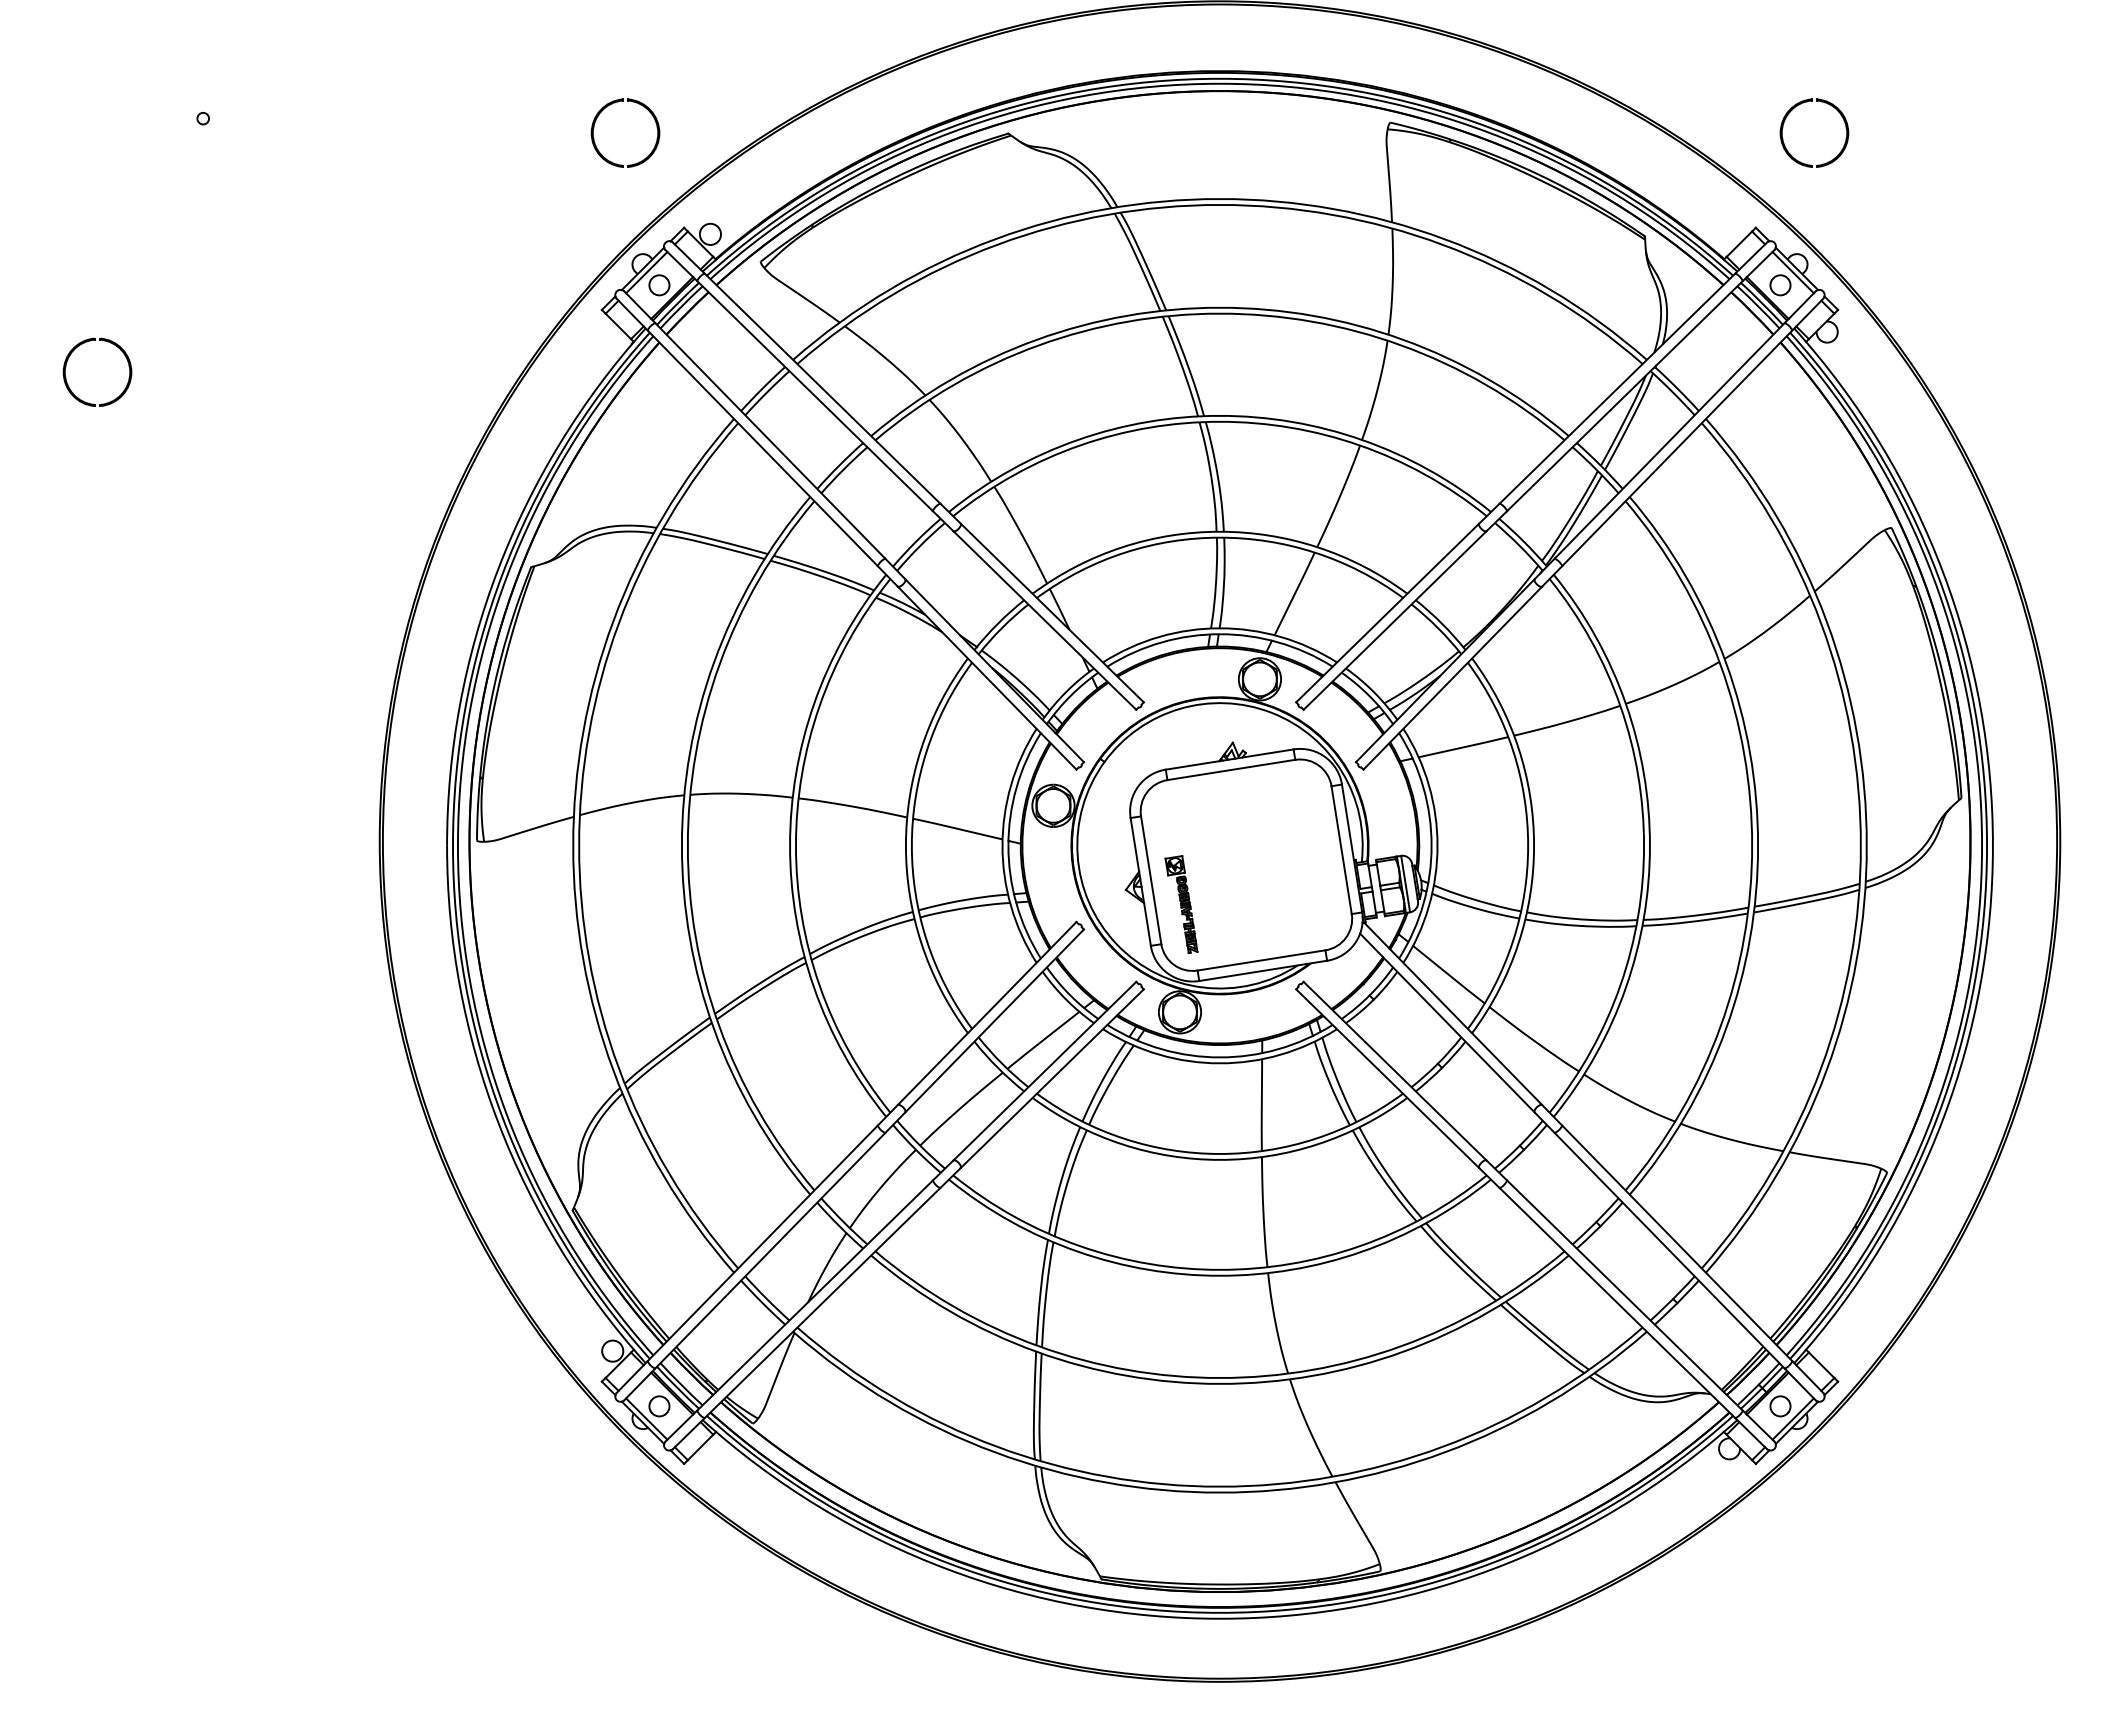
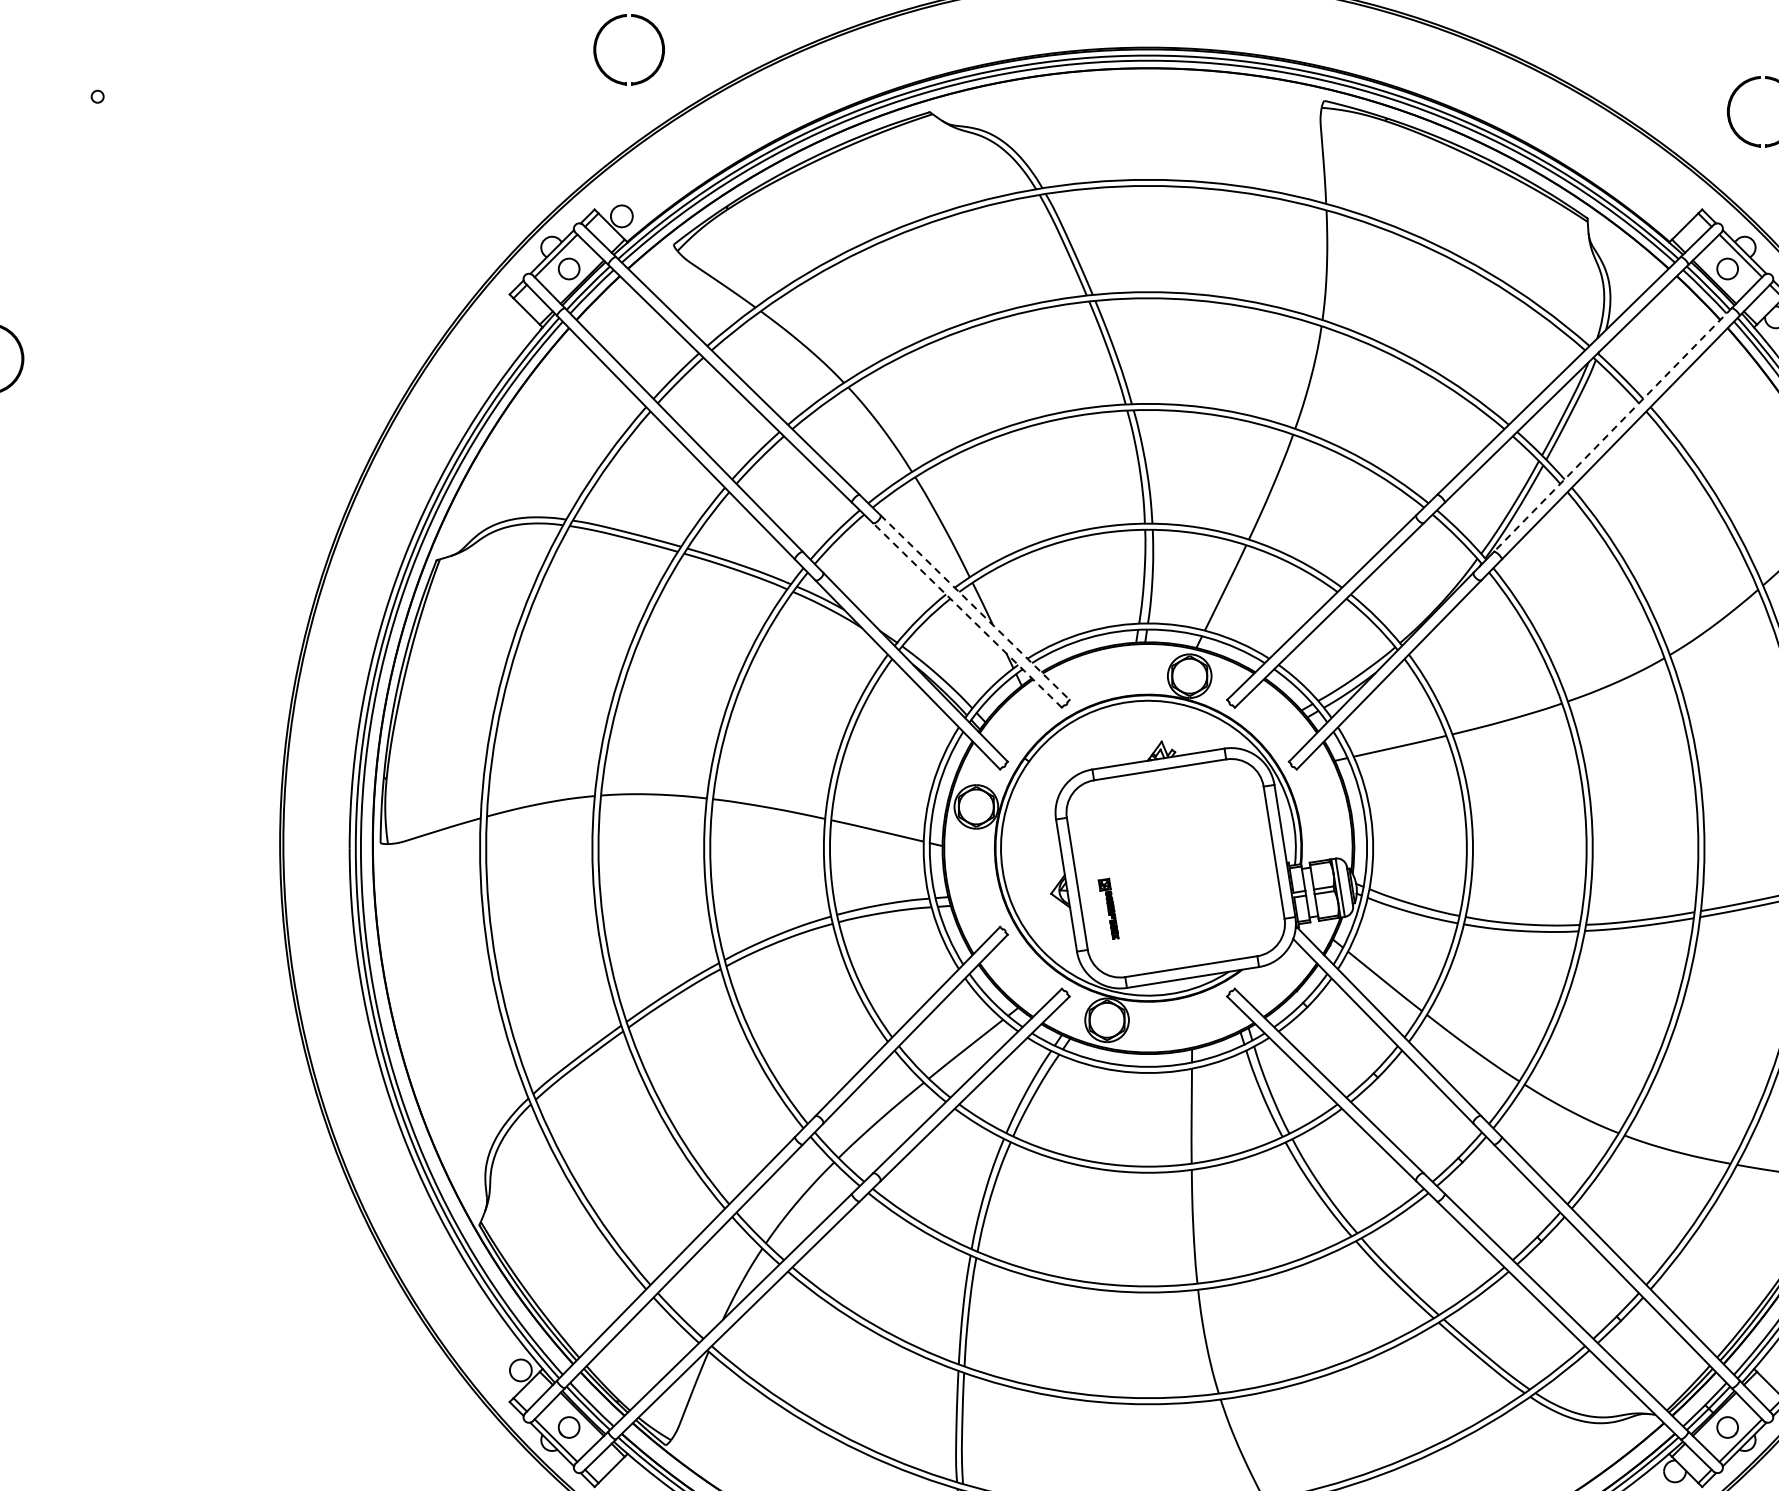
part: (618, 102) -> (621, 18), moved
line: (1669, 440) -> (1612, 429), solid -> dashed
line: (1052, 612) -> (975, 607), solid -> dashed
line: (1044, 620) -> (967, 615), solid -> dashed
part: (1181, 904) -> (1108, 908), size x0.6

